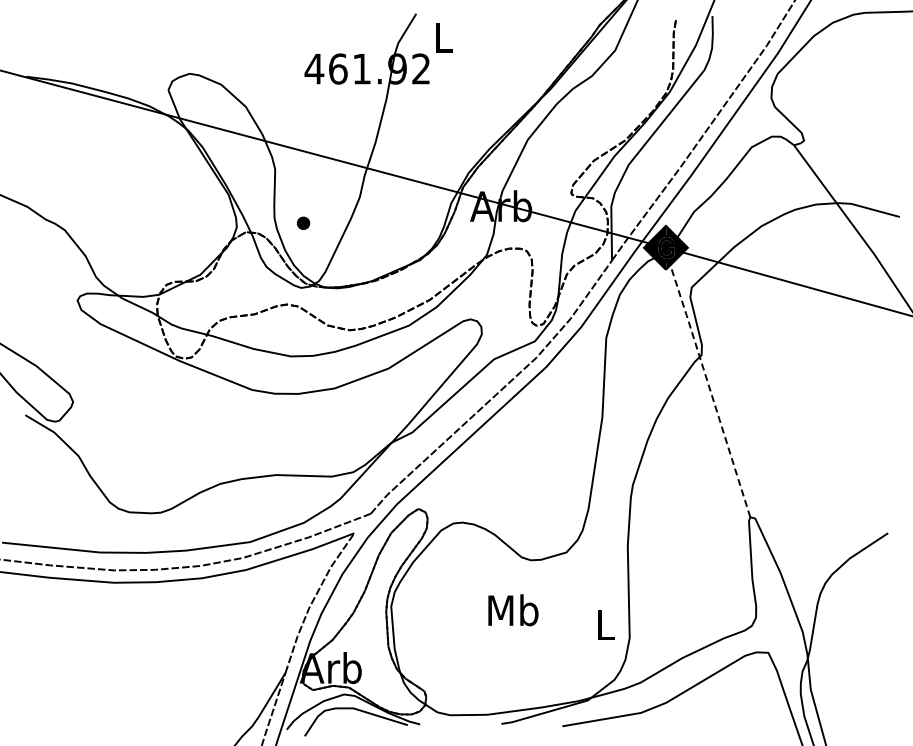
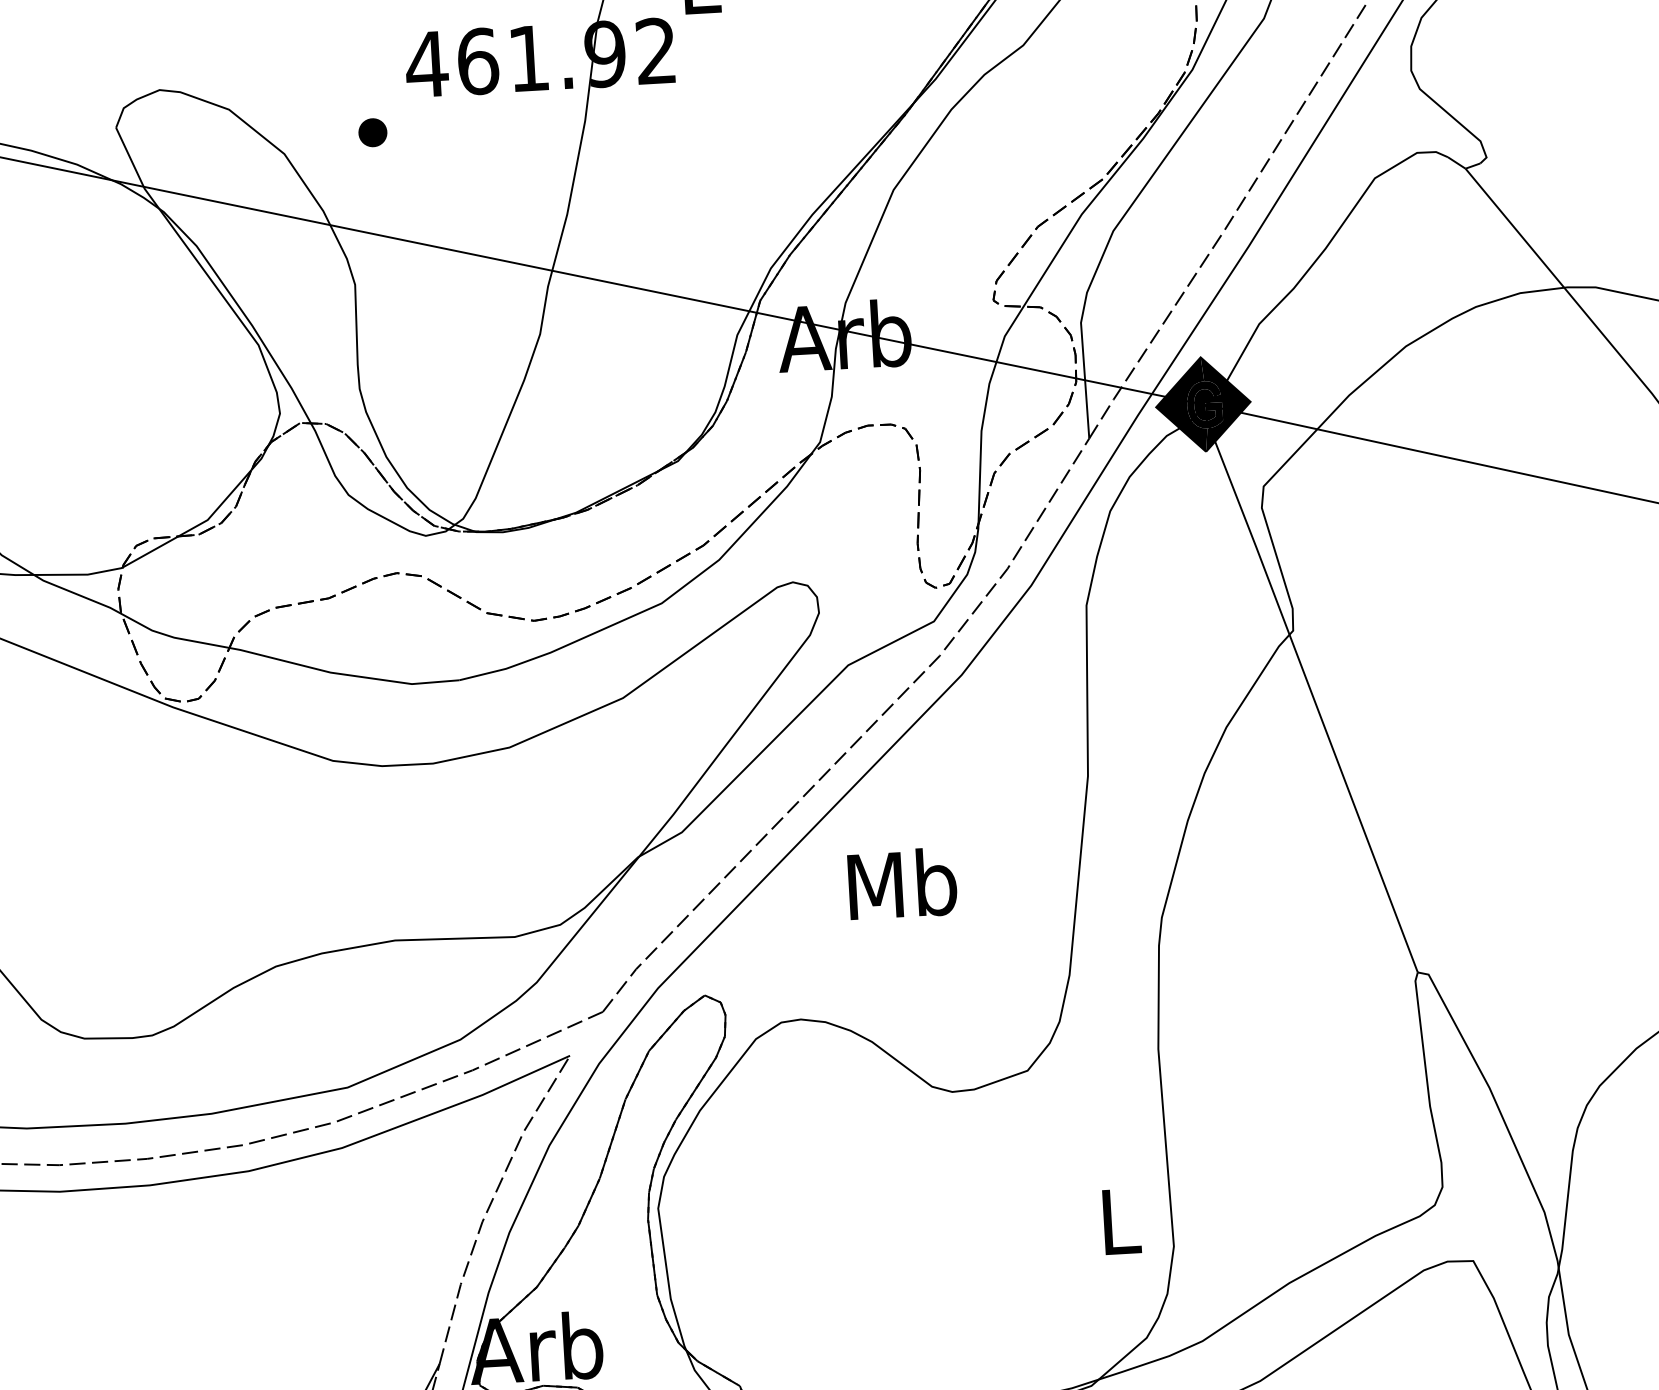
part: (303, 222) -> (372, 131), moved
line: (707, 382) -> (1309, 688), dashed -> solid
text: (513, 610) -> (902, 884), moved

